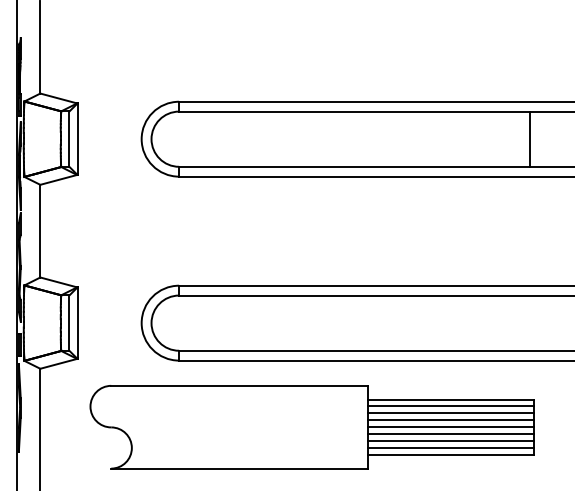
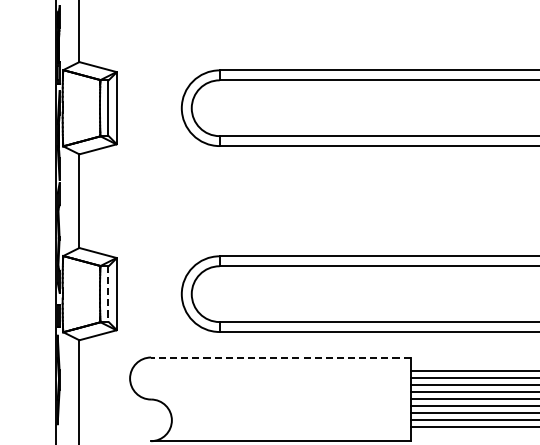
line: (68, 323) -> (107, 294), solid -> dashed
line: (239, 385) -> (280, 357), solid -> dashed

